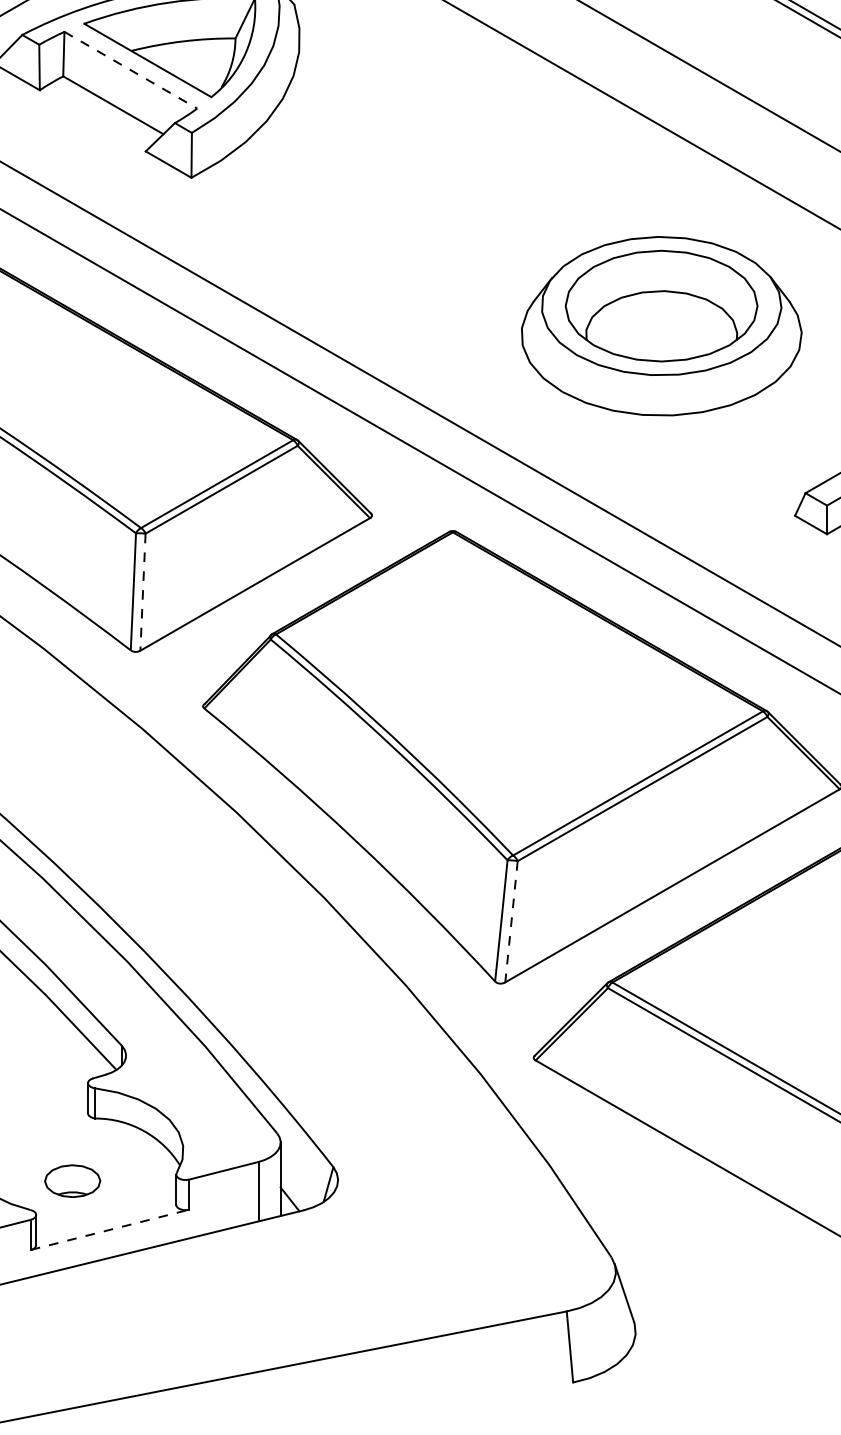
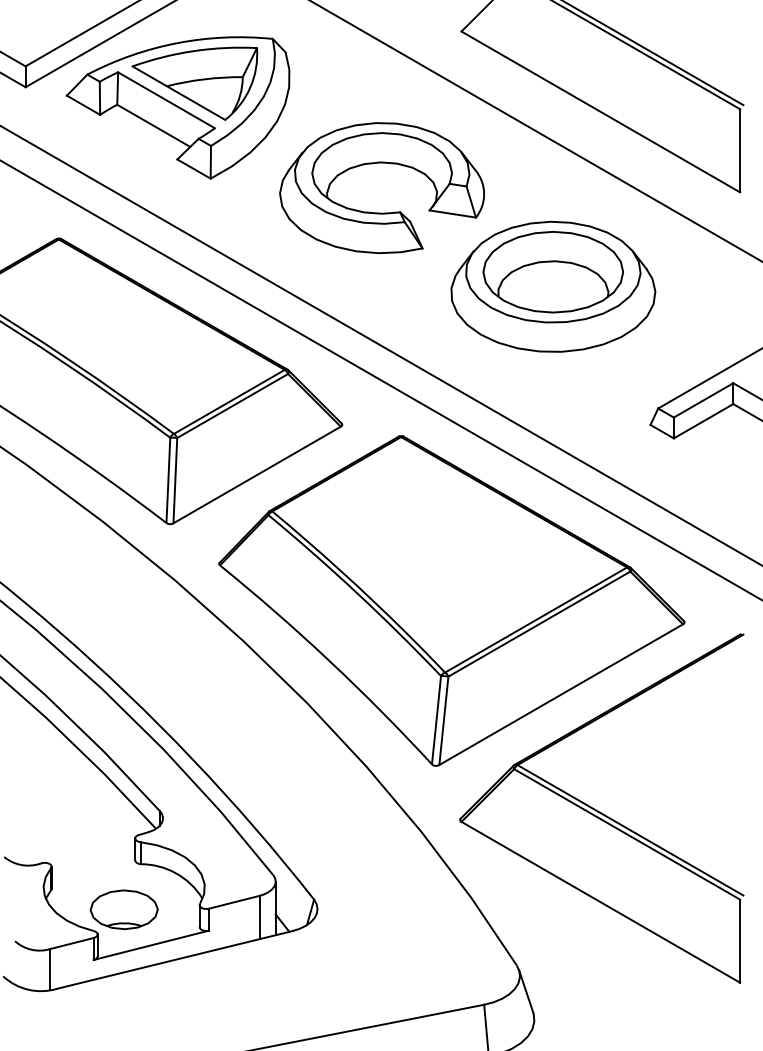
line: (130, 70) -> (166, 100), dashed -> solid
part: (425, 224) -> (381, 212), added
line: (143, 591) -> (175, 480), dashed -> solid
line: (510, 922) -> (443, 721), dashed -> solid
part: (71, 1180) -> (123, 909), size x1.67
line: (110, 1230) -> (151, 945), dashed -> solid

